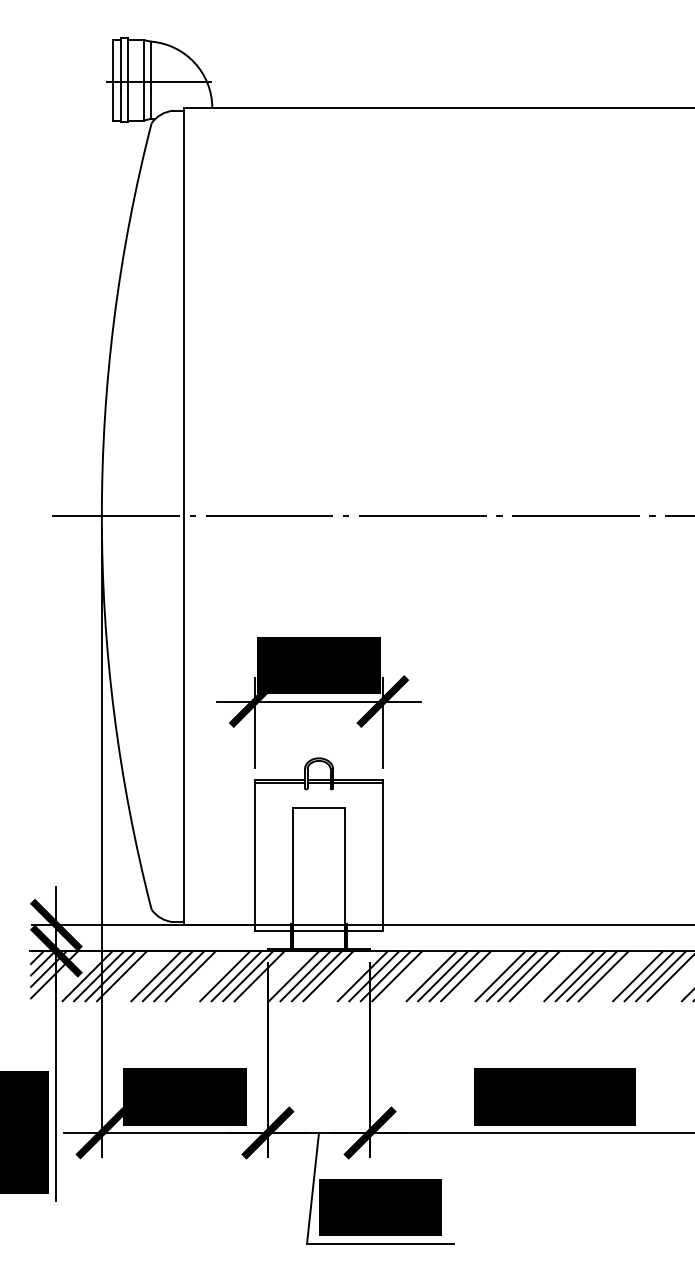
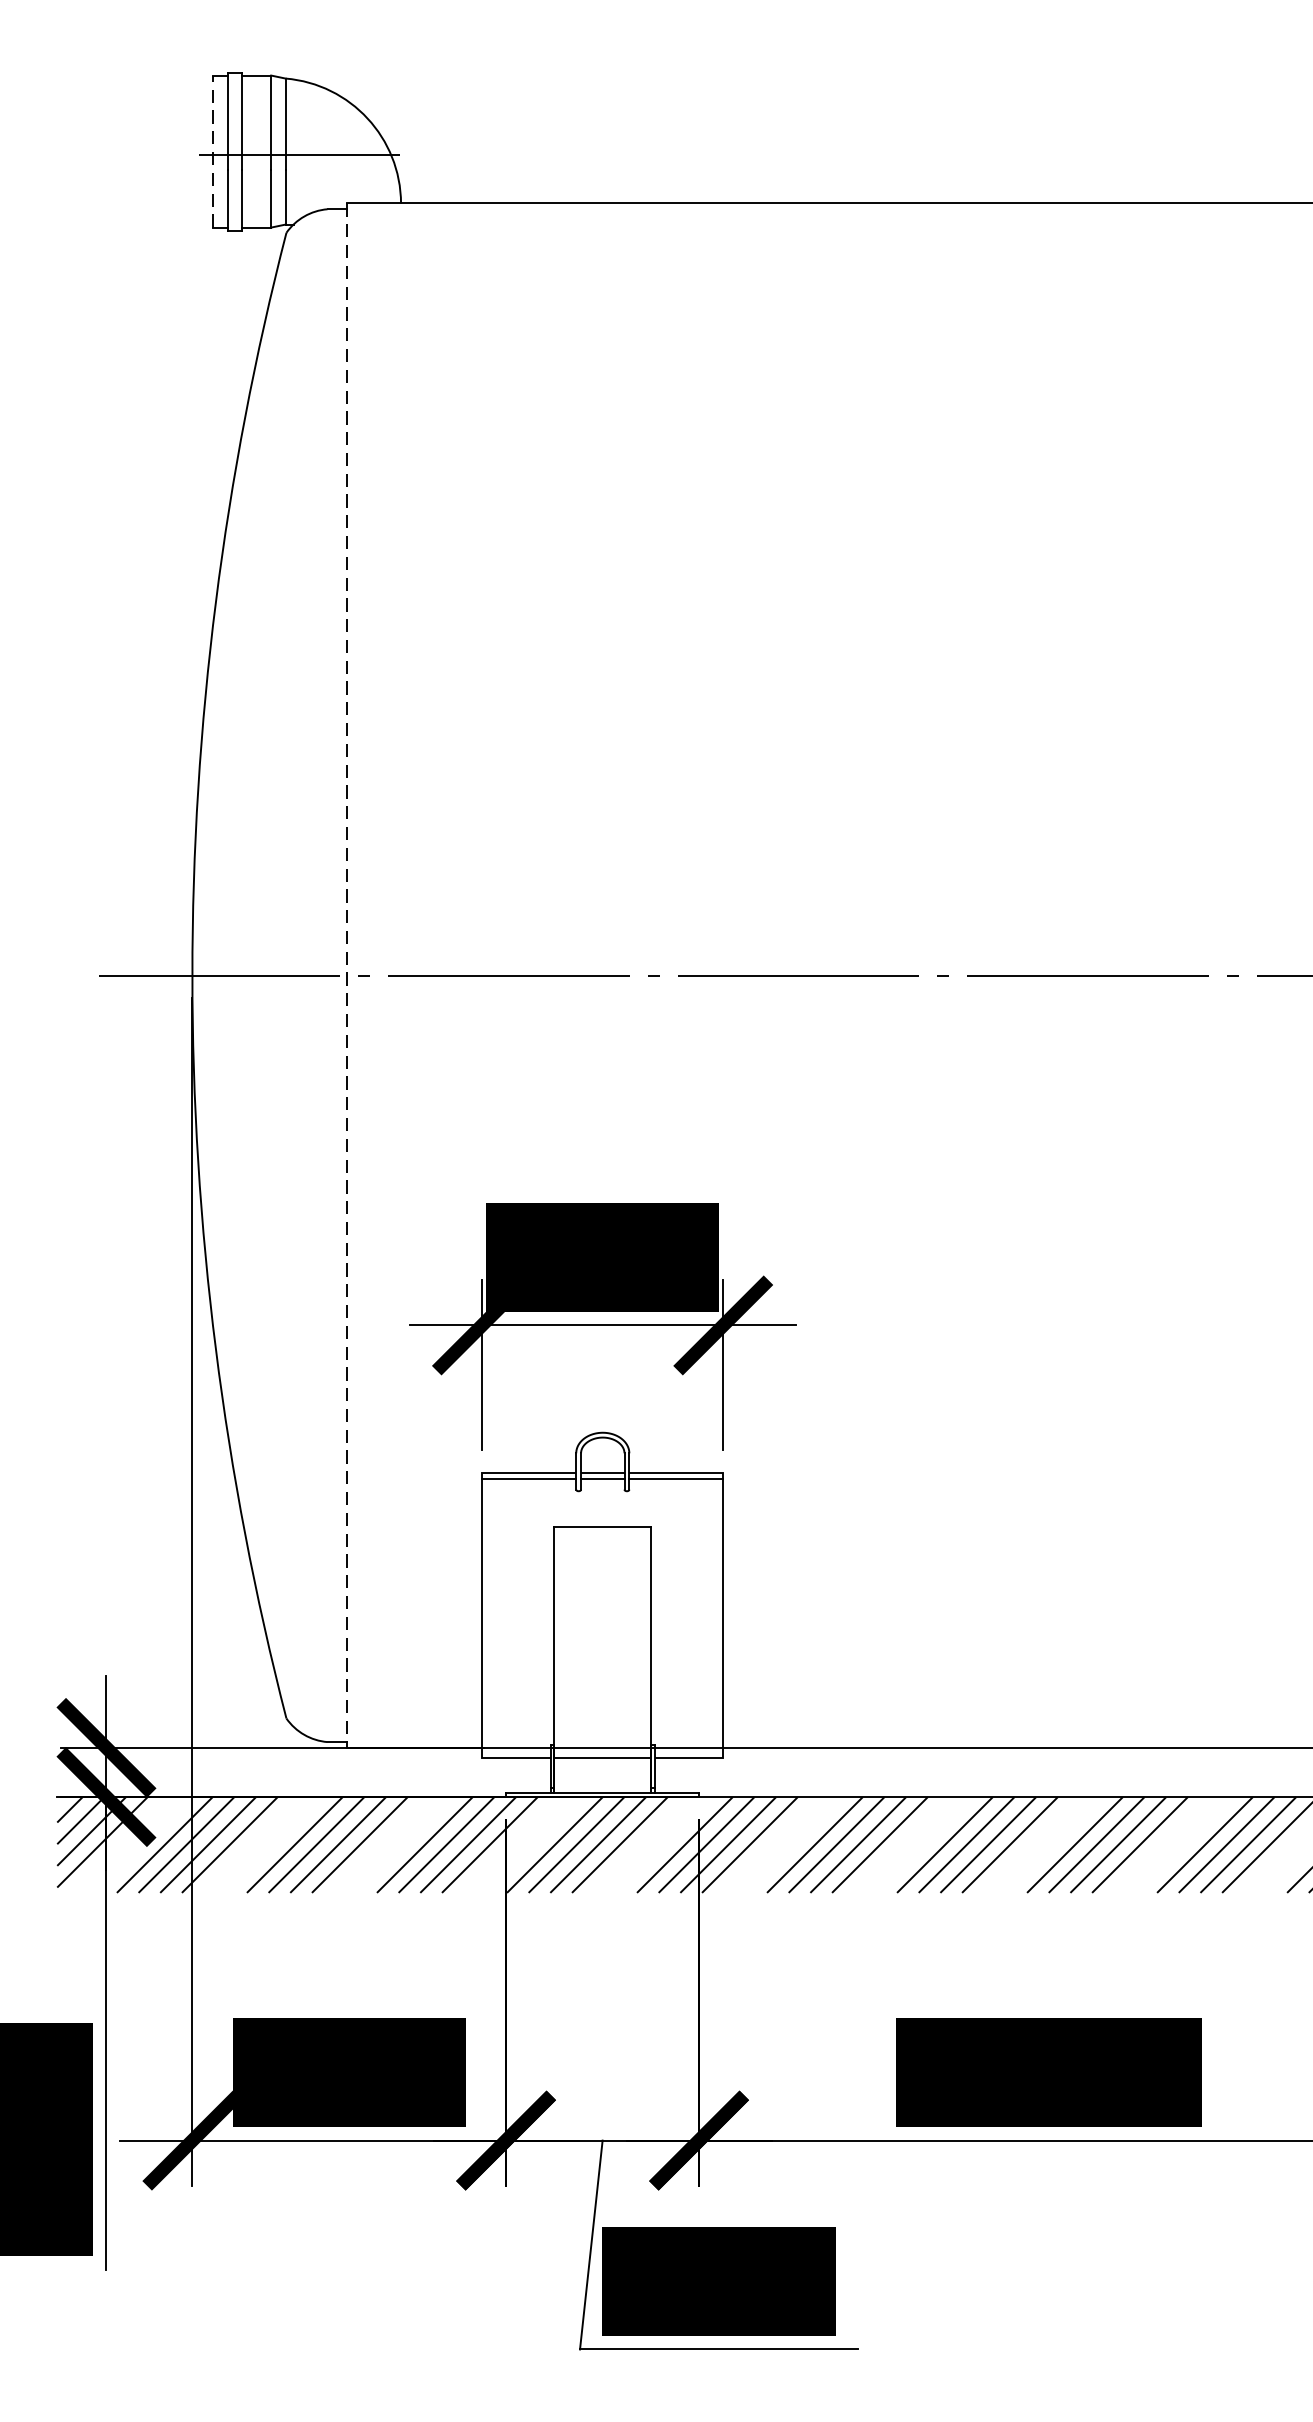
line: (112, 79) -> (212, 150), solid -> dashed
line: (183, 516) -> (346, 975), solid -> dashed

